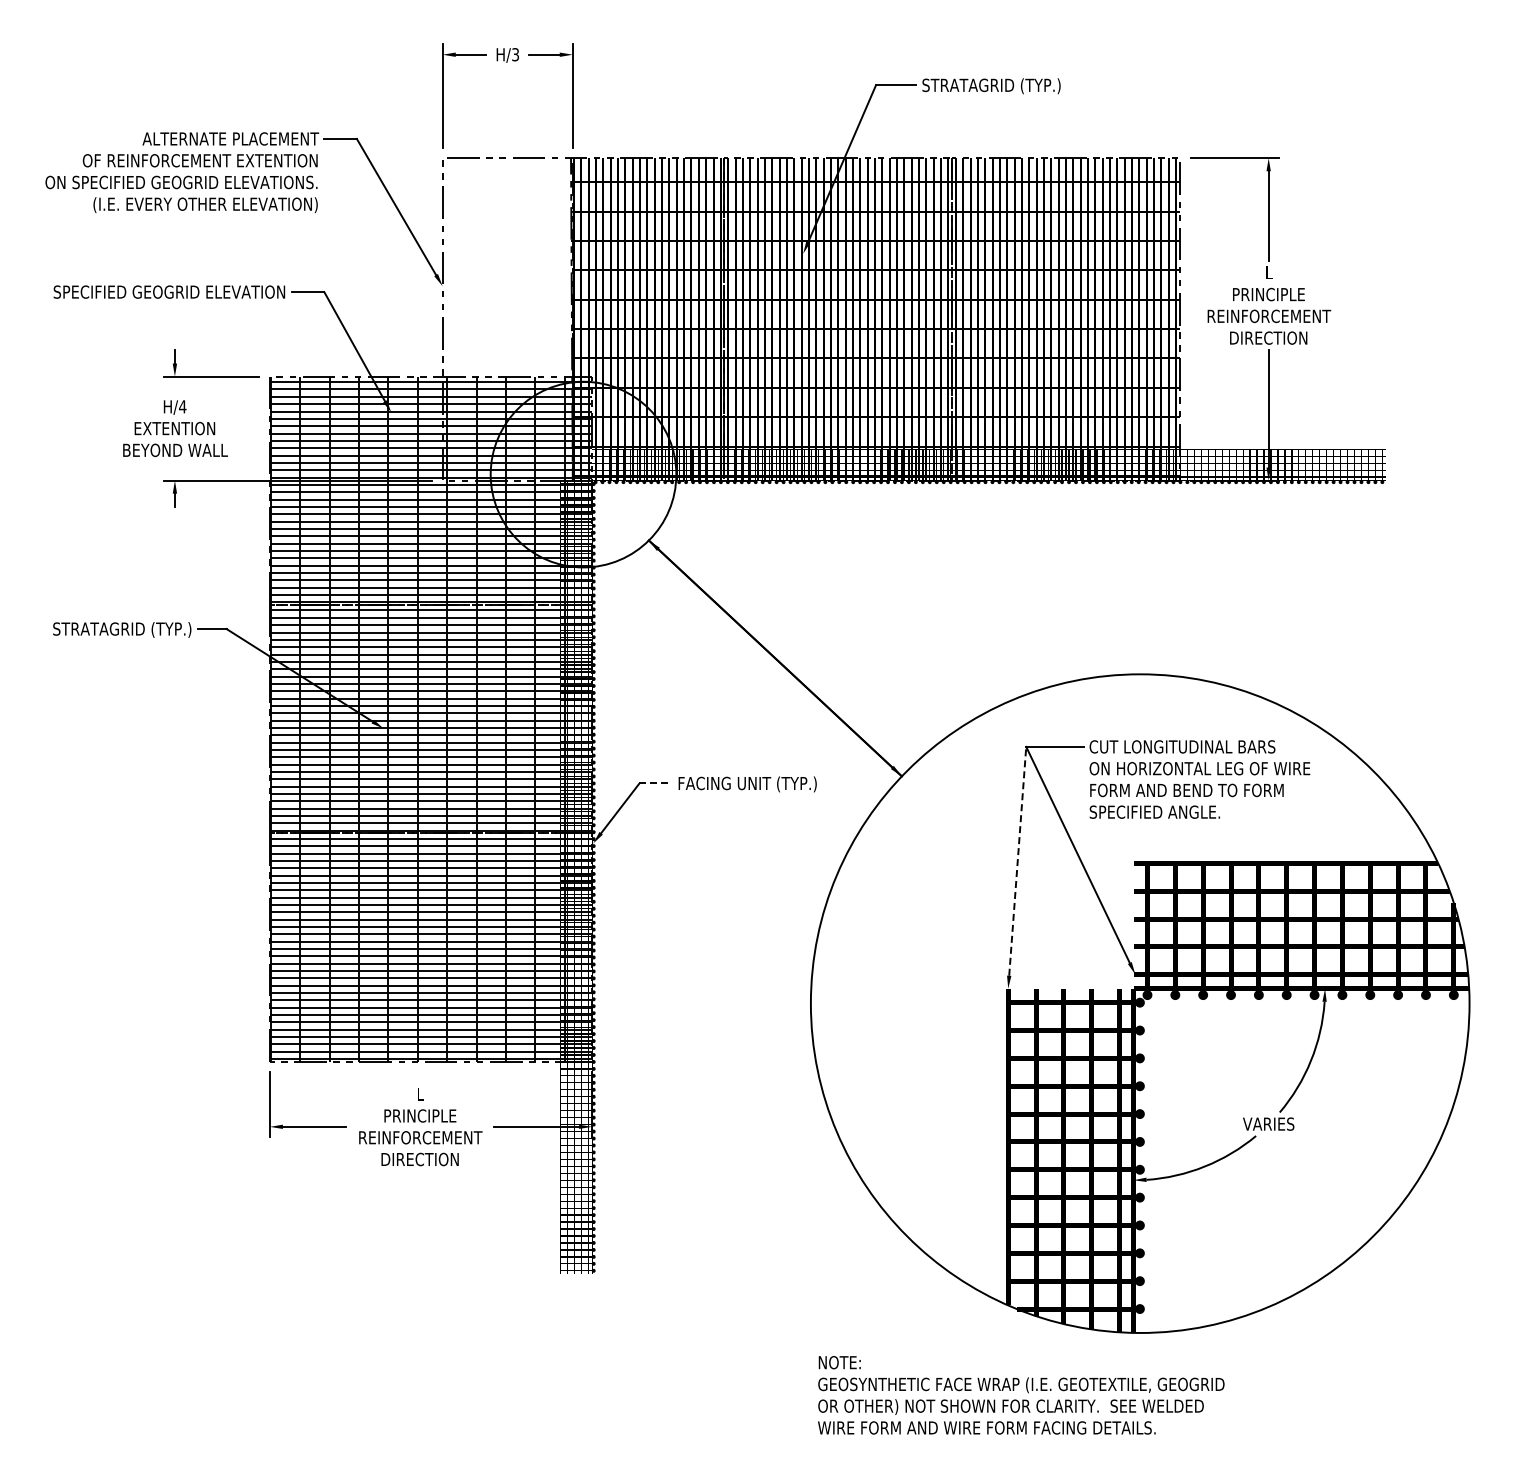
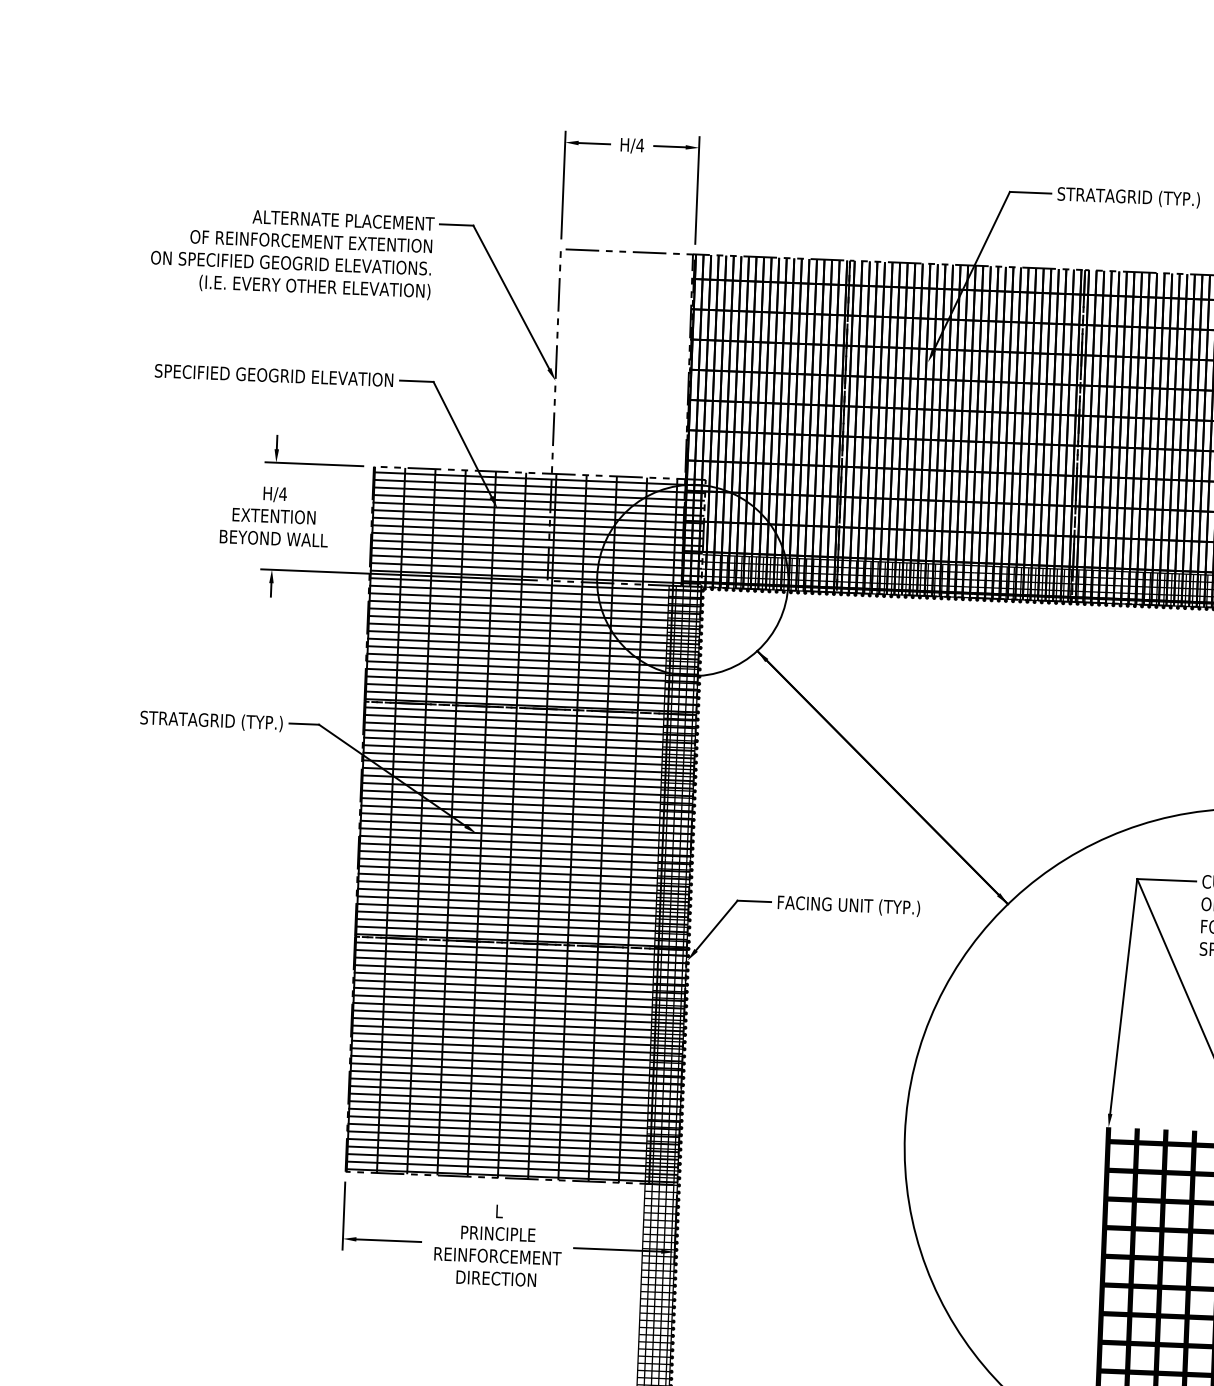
text: (515, 54) -> (640, 145), H/3 -> H/4
line: (656, 783) -> (755, 901), dashed -> solid
line: (1017, 861) -> (1123, 996), dashed -> solid

